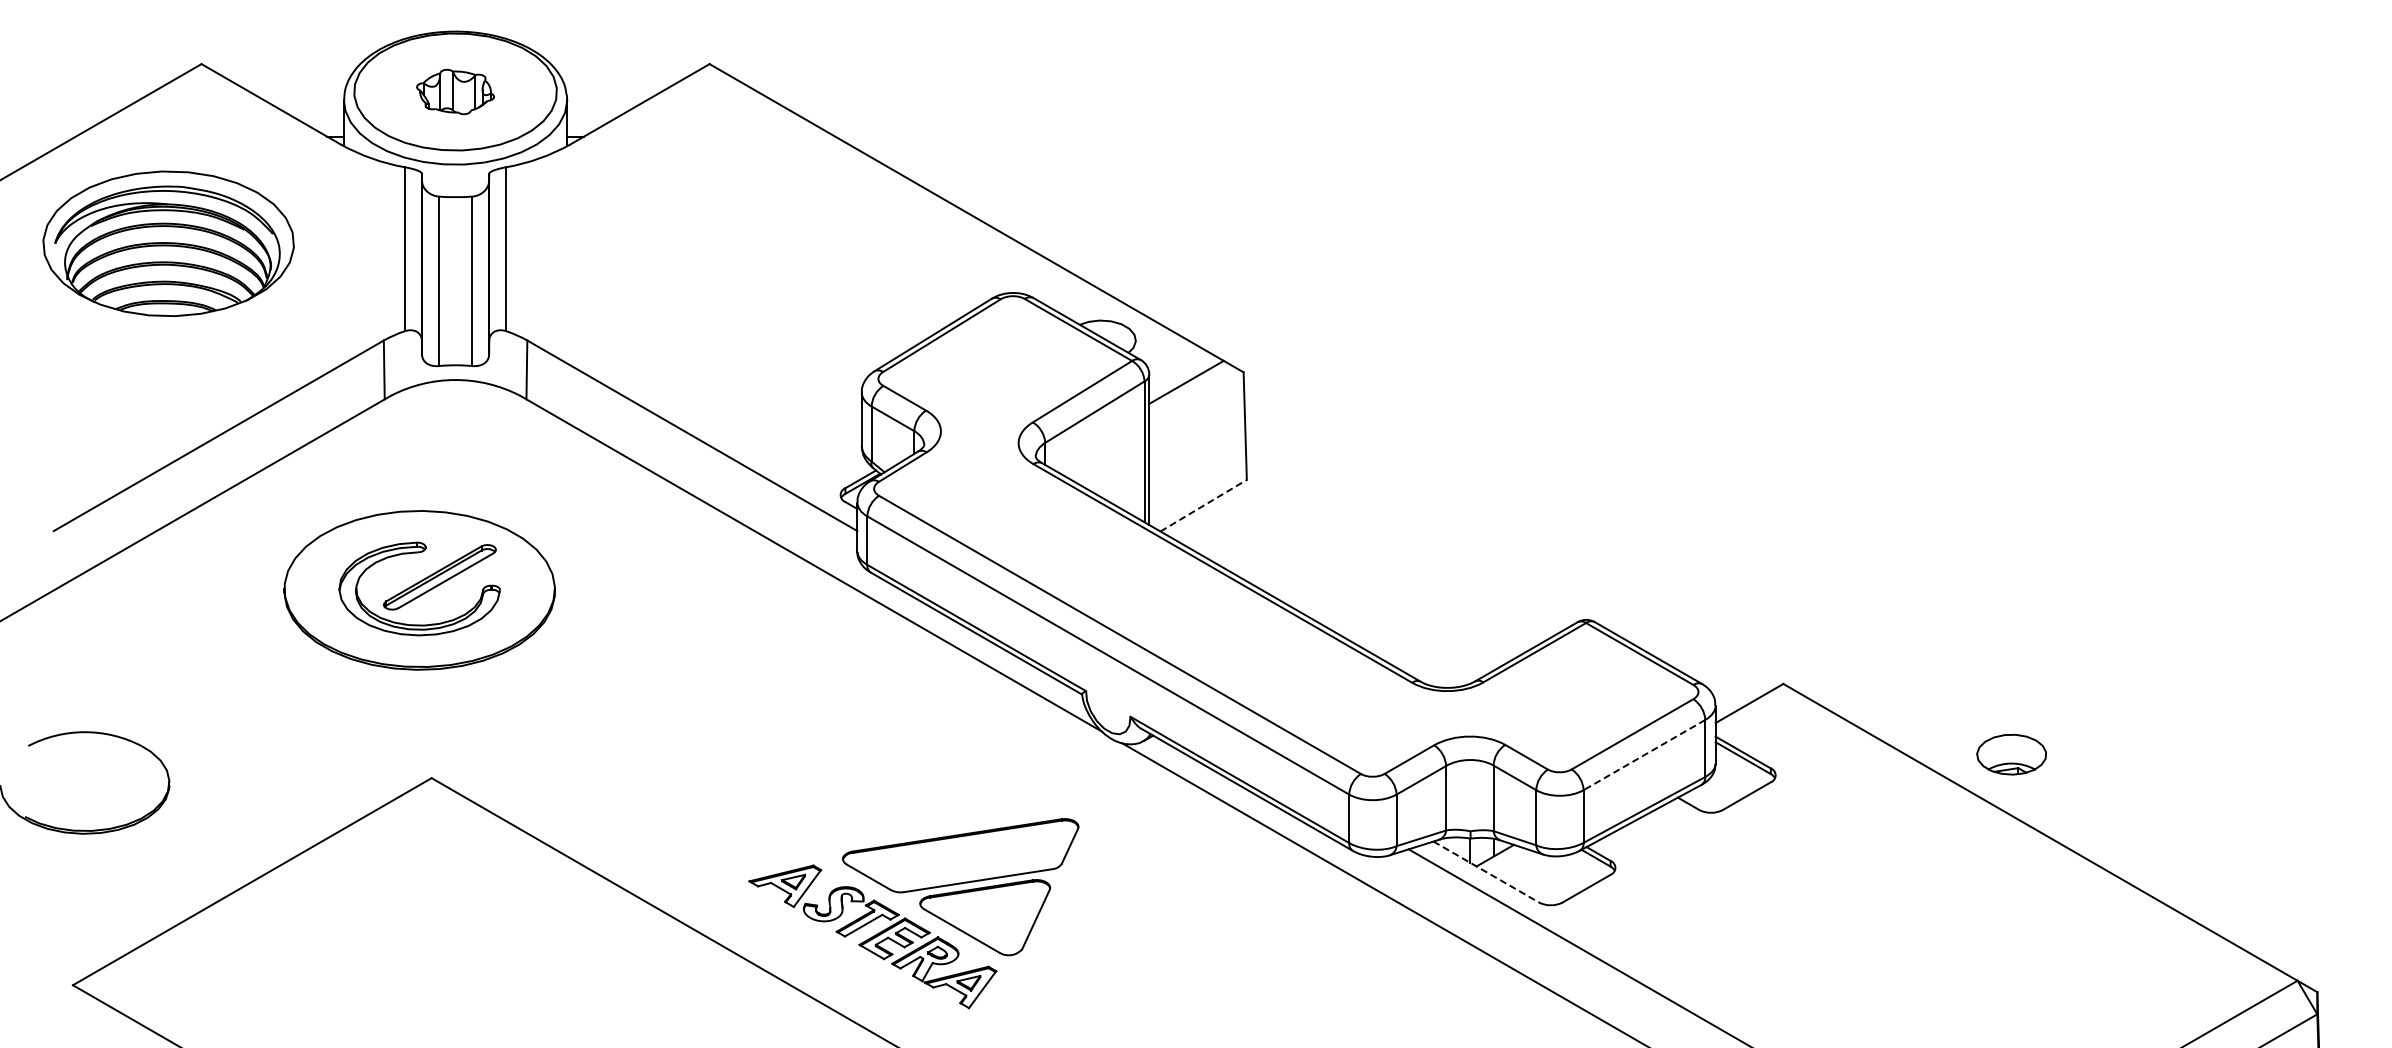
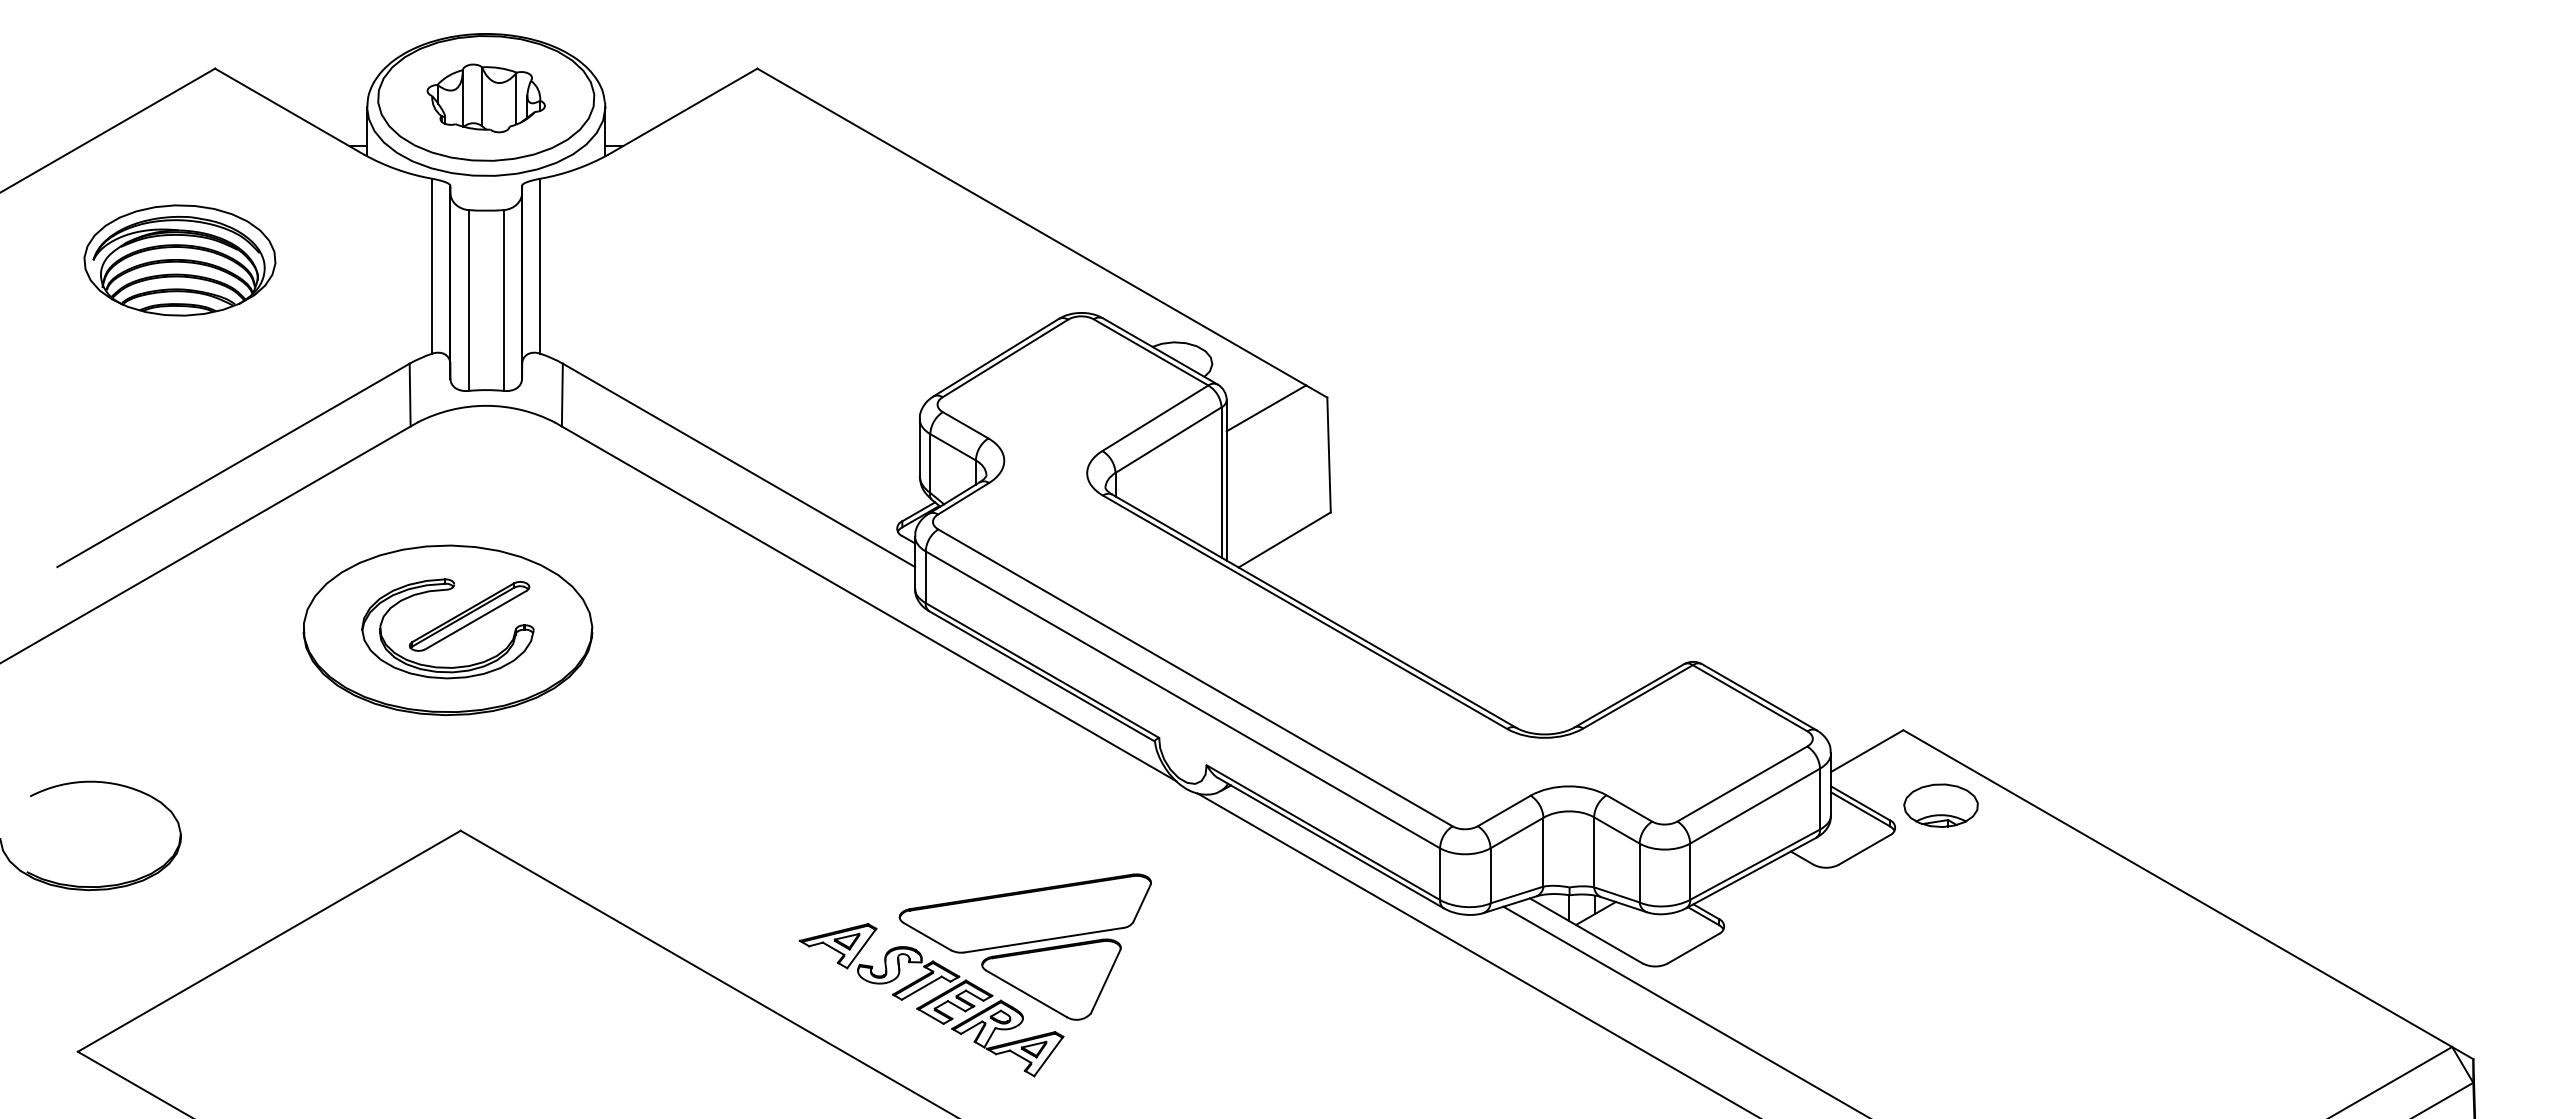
part: (455, 91) -> (486, 97), size x1.43
part: (168, 243) -> (179, 260), size x0.71
line: (1204, 505) -> (1285, 539), dashed -> solid
part: (2011, 754) -> (1940, 805), moved
line: (1644, 755) -> (1755, 806), dashed -> solid
line: (1486, 871) -> (1586, 930), dashed -> solid

